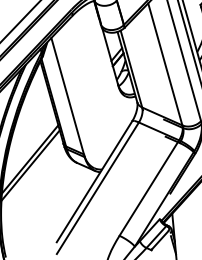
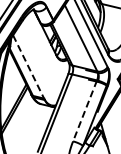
line: (68, 99) -> (29, 68), solid -> dashed
line: (150, 187) -> (85, 110), solid -> dashed

